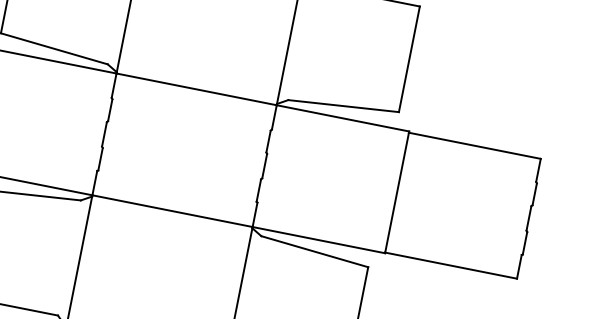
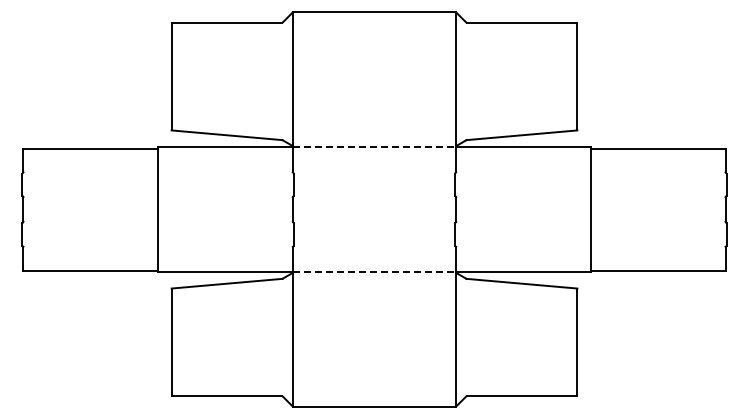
line: (196, 89) -> (374, 147), solid -> dashed
line: (172, 211) -> (374, 271), solid -> dashed

